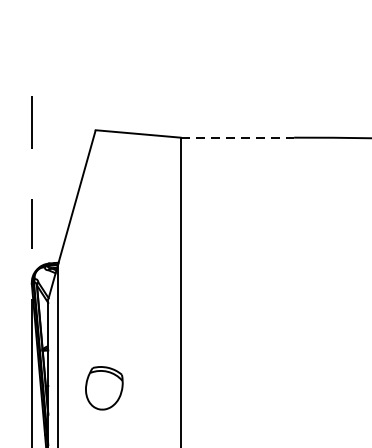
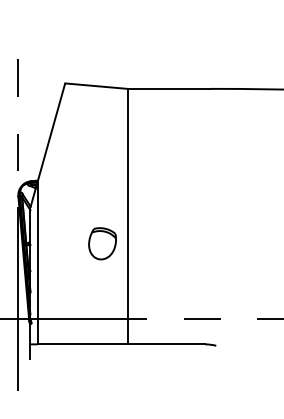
line: (237, 137) -> (169, 88), dashed -> solid
part: (104, 387) -> (102, 243), moved

